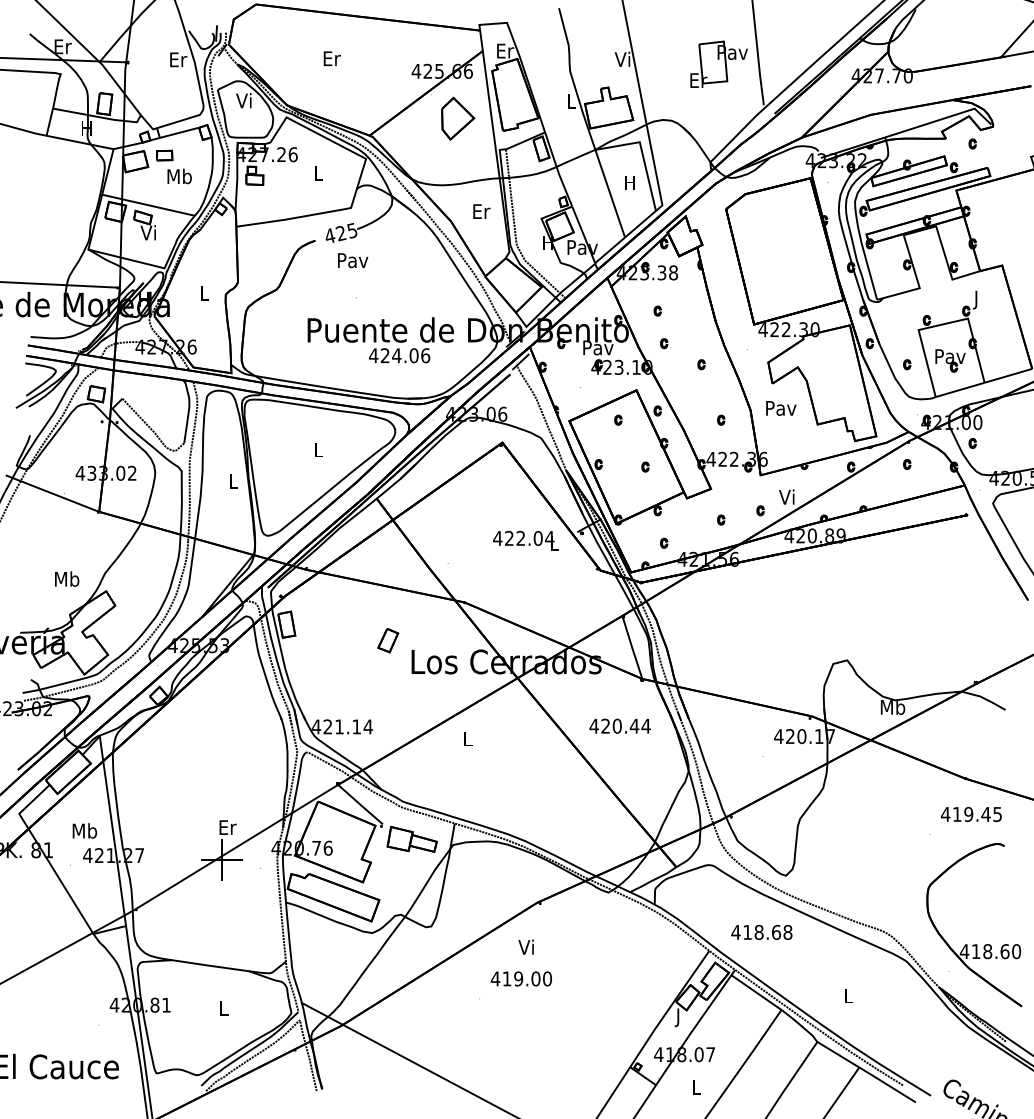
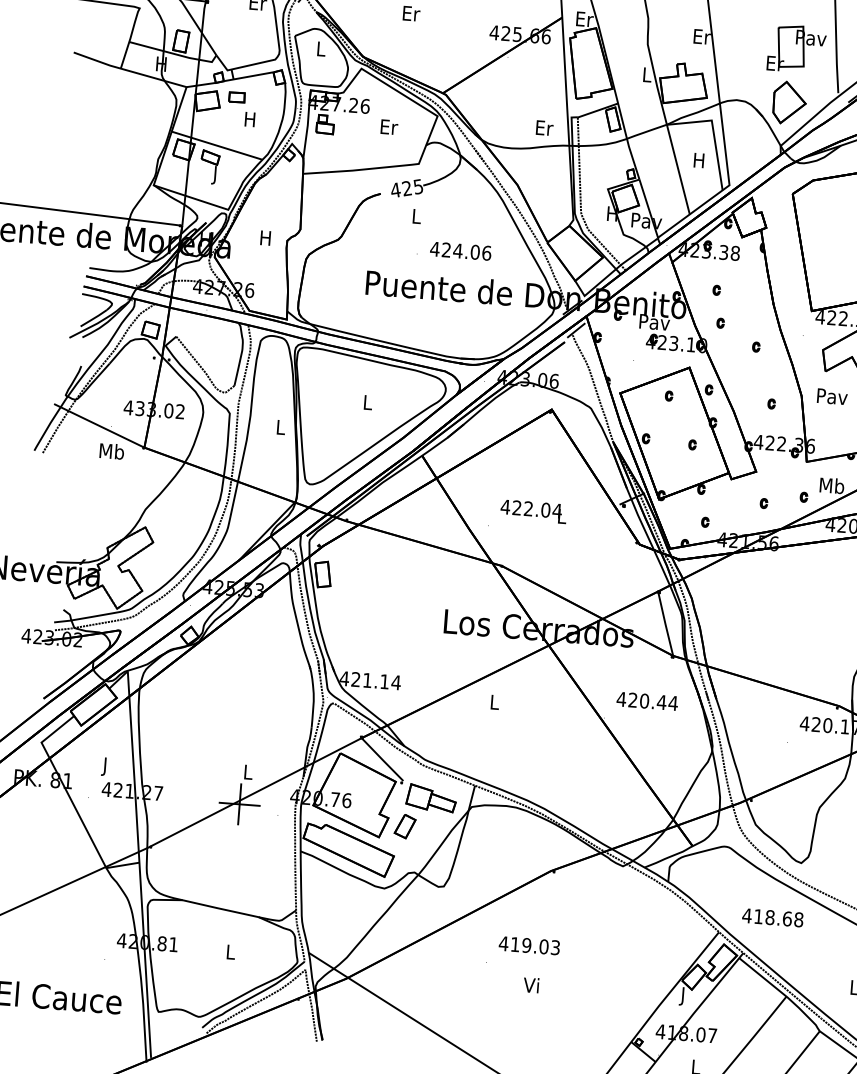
text: (623, 58) -> (701, 35), Vi -> Er
text: (243, 100) -> (319, 48), Vi -> L
part: (458, 118) -> (790, 102), moved
text: (318, 173) -> (389, 127), L -> Er
text: (179, 176) -> (250, 119), Mb -> H
text: (481, 211) -> (544, 128), moved
text: (147, 234) -> (213, 174), Vi -> J
text: (353, 260) -> (417, 216), Pav -> L
text: (203, 293) -> (265, 237), L -> H
text: (399, 355) -> (460, 250), moved
text: (787, 496) -> (831, 485), Vi -> Mb
text: (525, 540) -> (532, 511), moved
text: (67, 578) -> (112, 450), moved
part: (388, 640) -> (405, 826), moved
text: (227, 827) -> (248, 772), Er -> L
text: (84, 832) -> (105, 766), Mb -> J
text: (525, 946) -> (530, 984), moved
text: (547, 978) -> (555, 947), 419.00 -> 419.03

